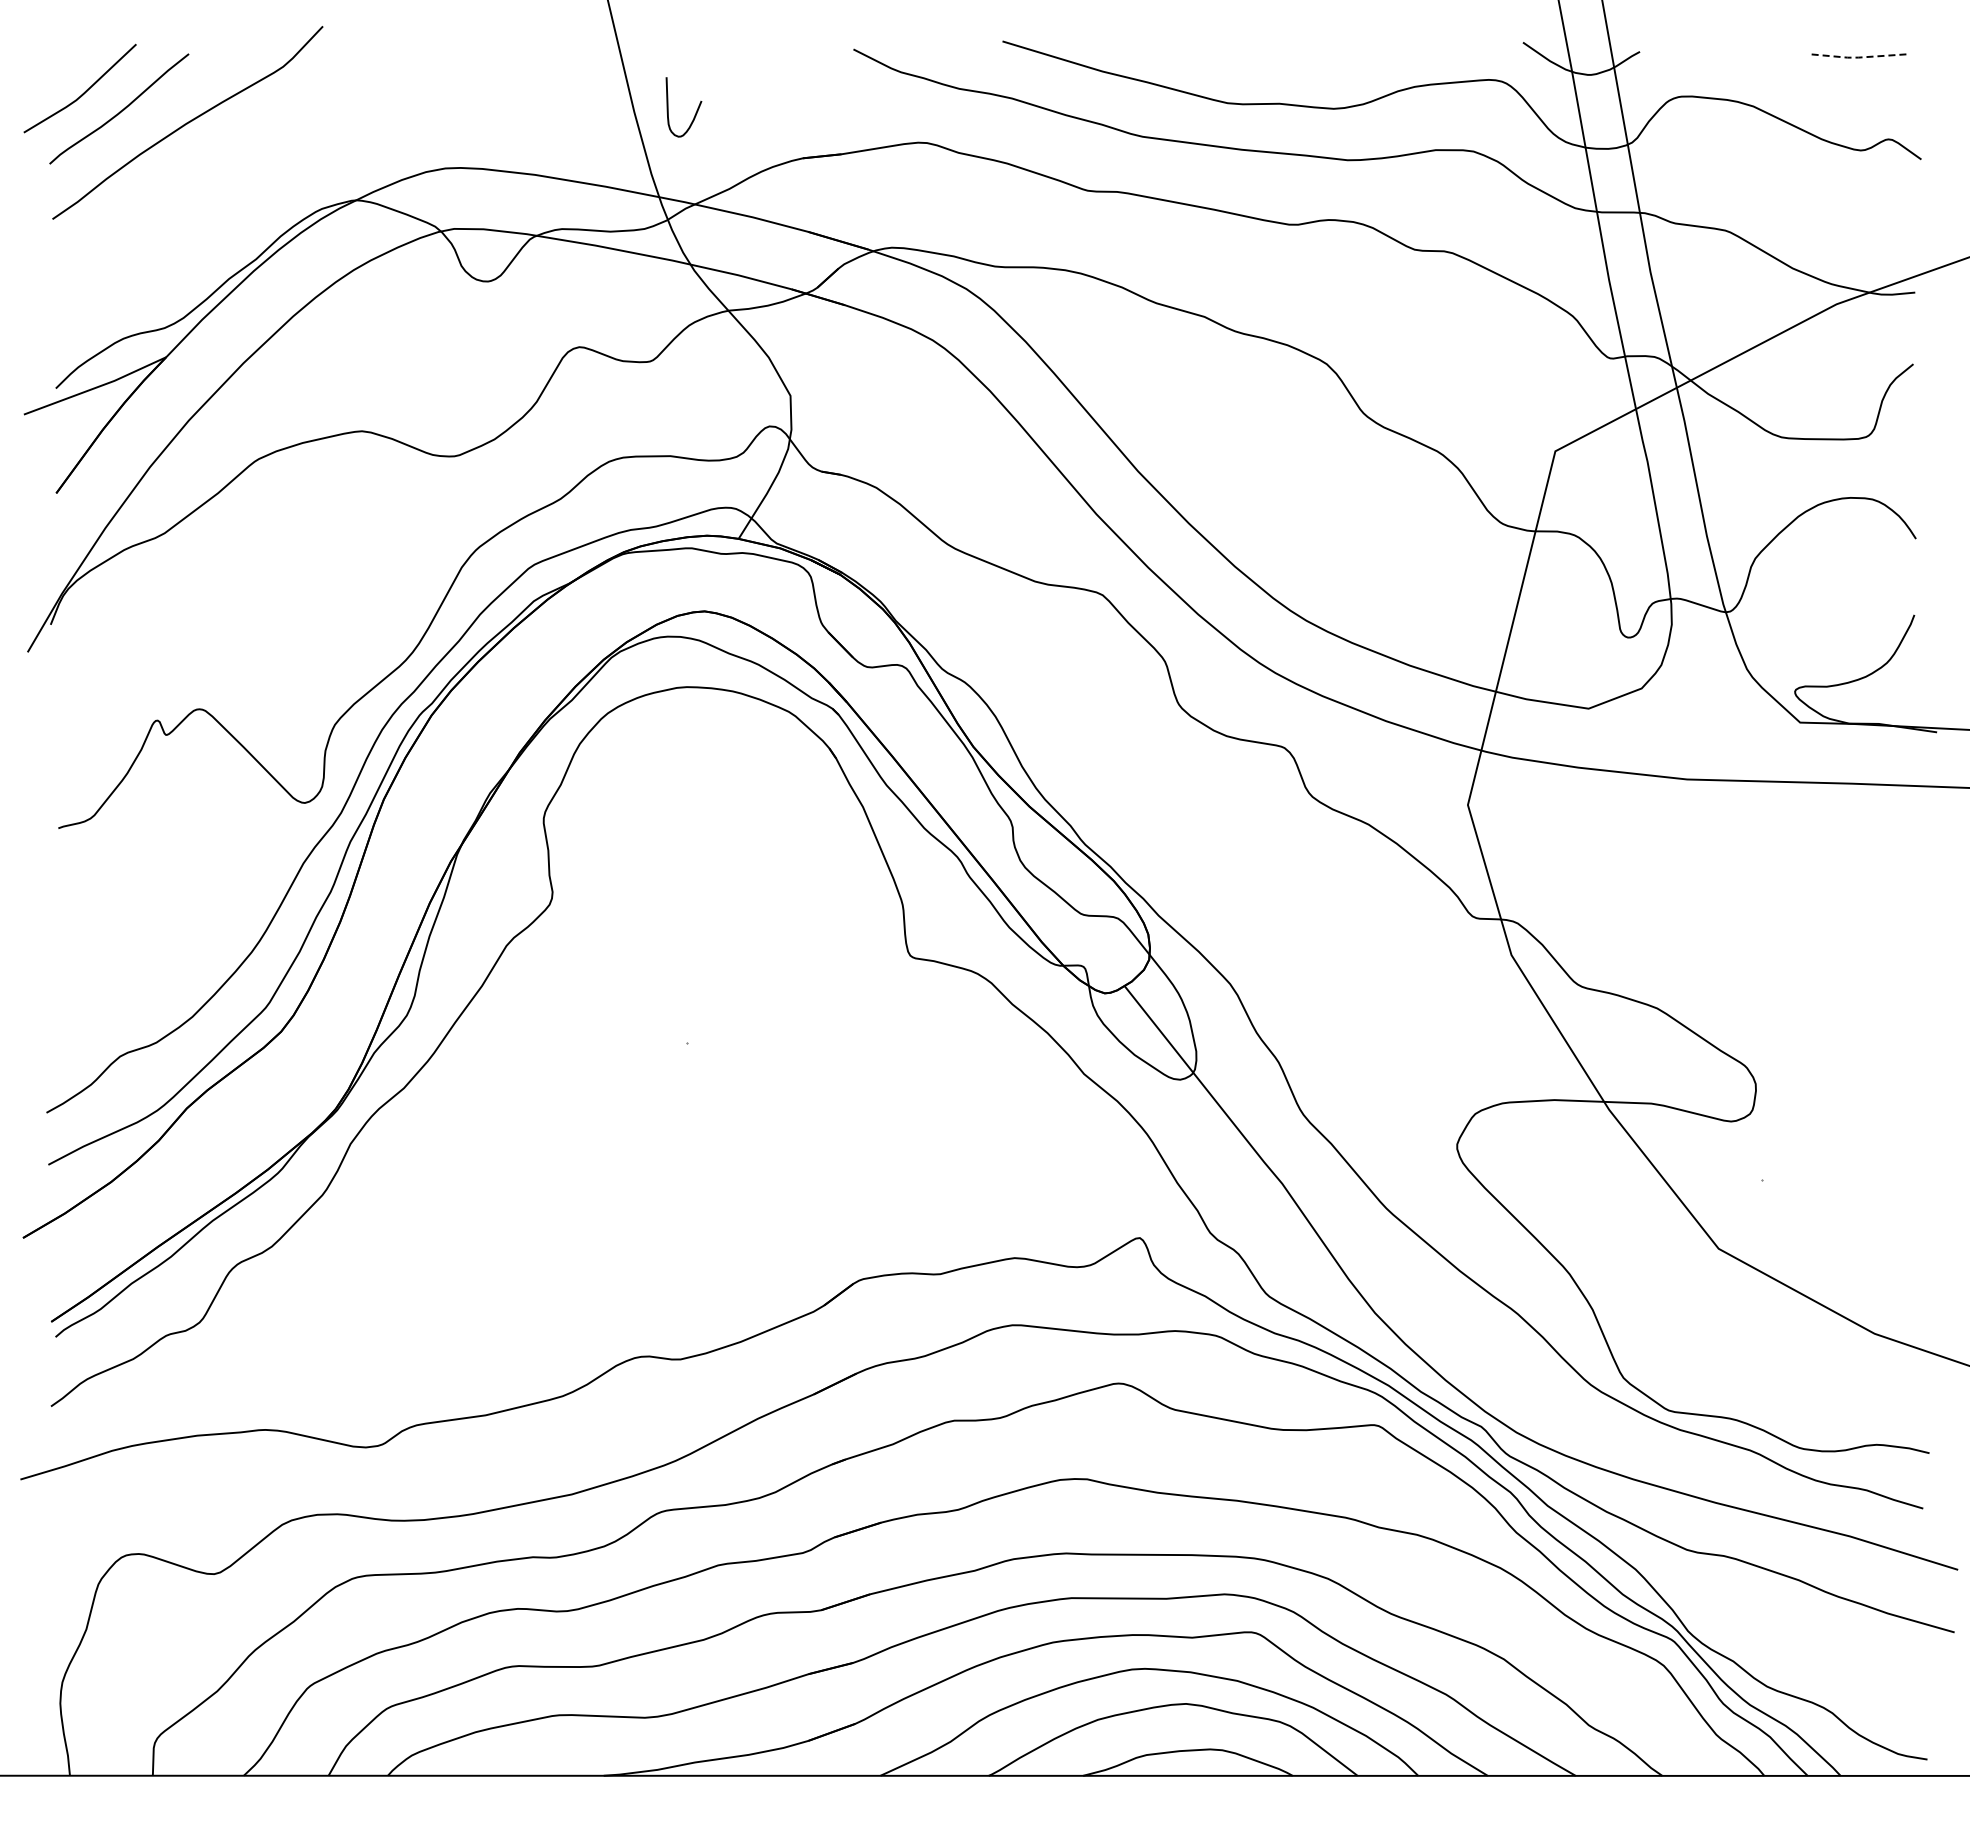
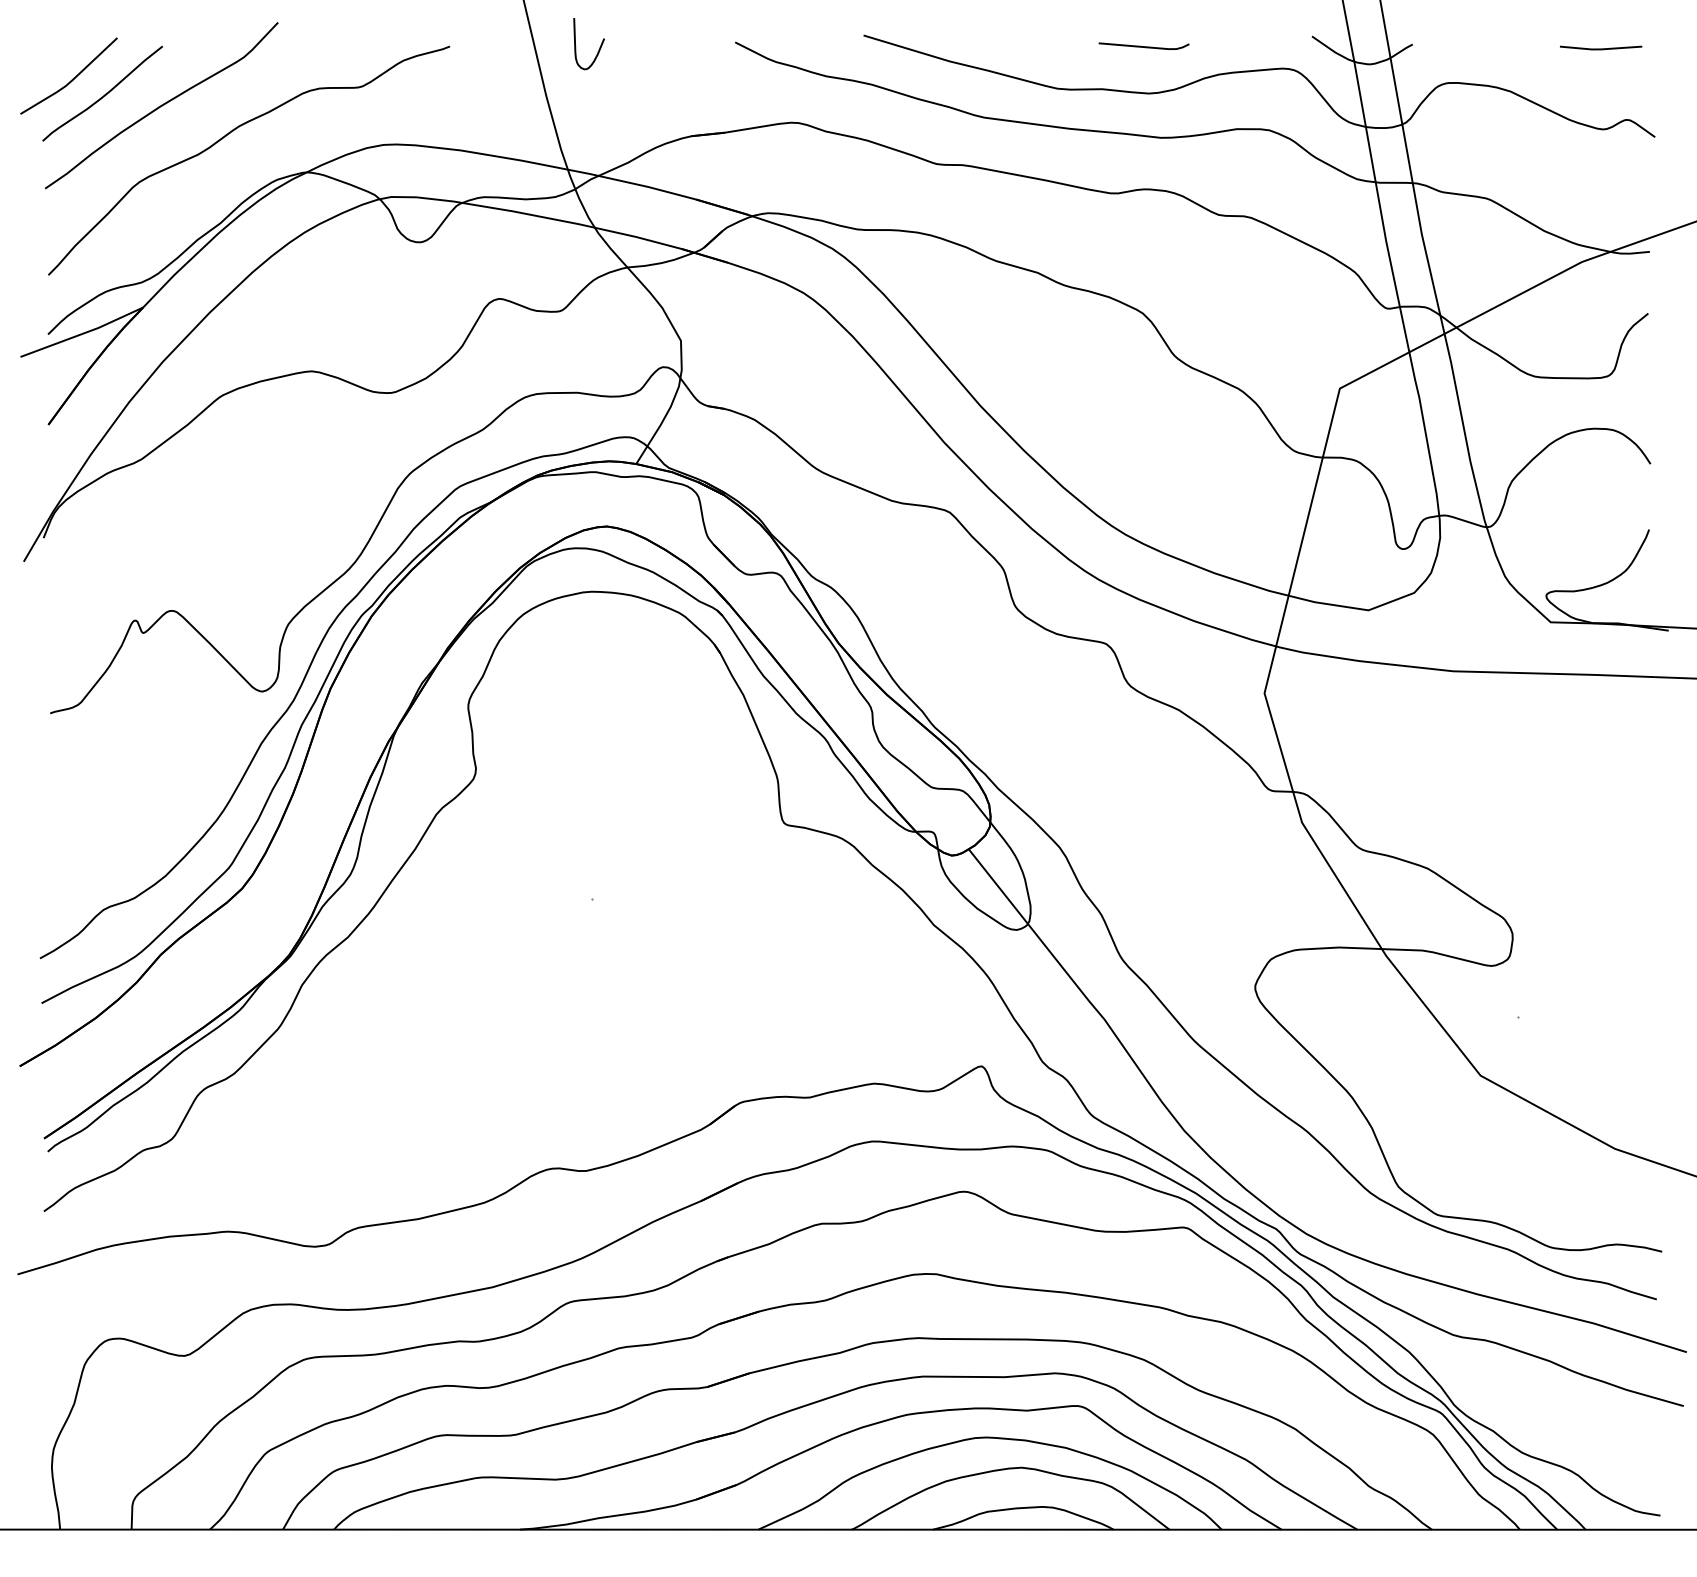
line: (1327, 53) -> (1143, 45), added
line: (1857, 57) -> (1600, 49), dashed -> solid
curve: (695, 112) -> (599, 48), moved
curve: (267, 155) -> (230, 133), added

